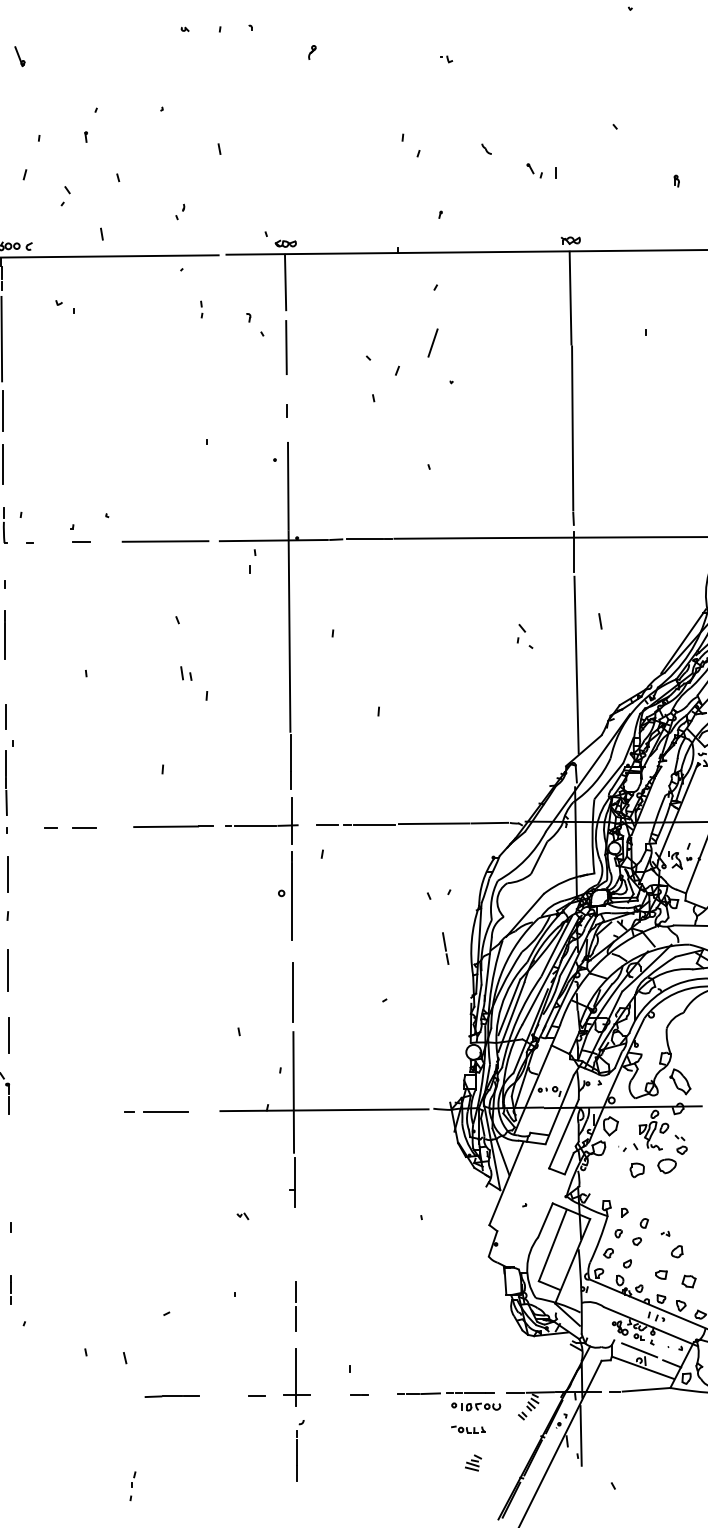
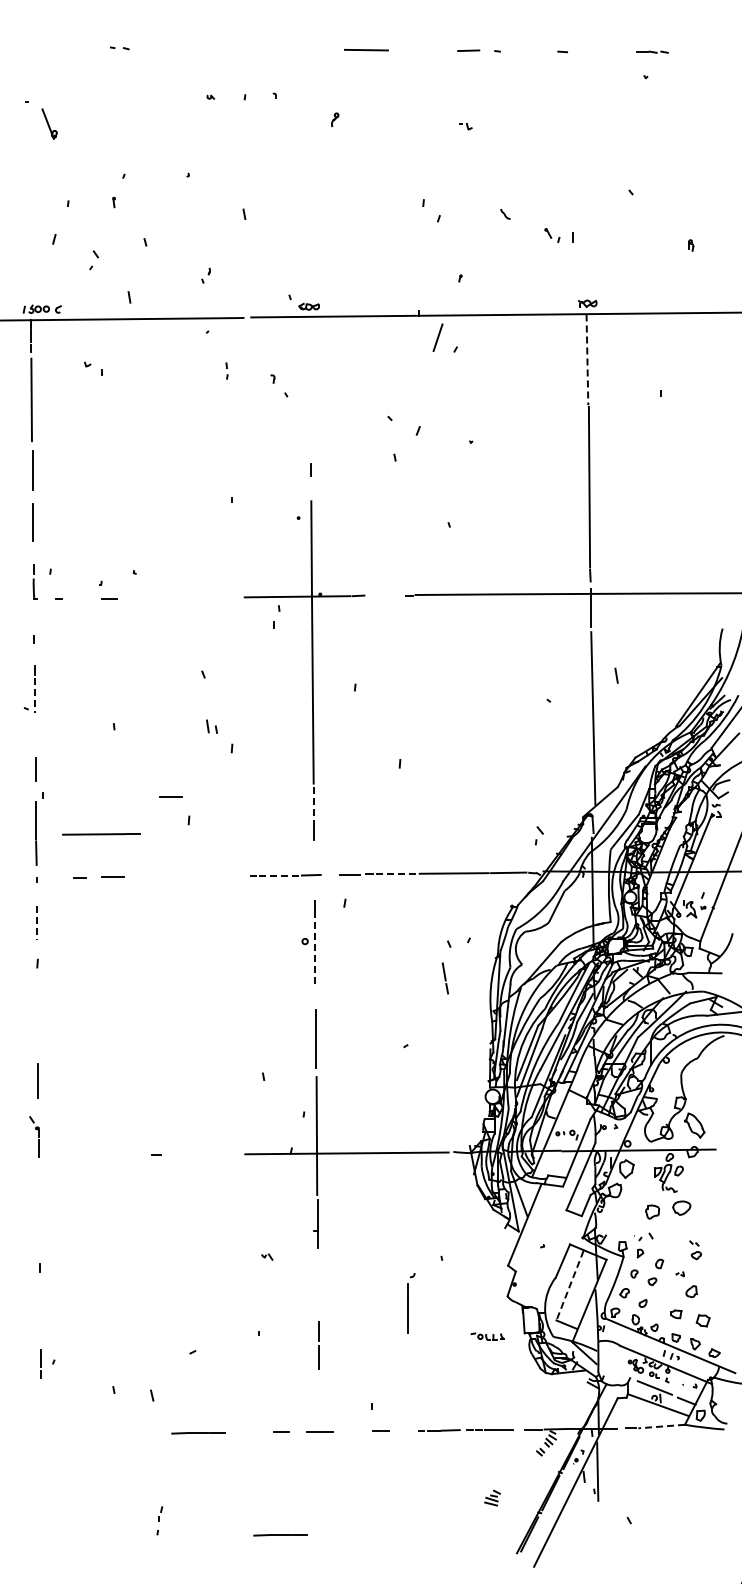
part: (19, 56) -> (48, 123), size x1.6
line: (285, 282) -> (308, 344), removed
line: (570, 298) -> (587, 360), solid -> dashed
line: (432, 342) -> (437, 337), moved
line: (286, 347) -> (309, 408), removed
line: (364, 539) -> (386, 595), removed
line: (165, 541) -> (191, 597), removed
part: (521, 633) -> (539, 835), moved
line: (4, 641) -> (34, 695), solid -> dashed
line: (143, 744) -> (170, 796), added
line: (291, 753) -> (314, 804), solid -> dashed
line: (291, 820) -> (314, 870), removed
line: (375, 824) -> (396, 874), solid -> dashed
line: (255, 825) -> (279, 875), solid -> dashed
line: (173, 826) -> (101, 834), moved
line: (7, 874) -> (37, 923), solid -> dashed
line: (292, 901) -> (315, 949), solid -> dashed
line: (444, 948) -> (444, 978), moved
line: (7, 970) -> (37, 1016), removed
line: (166, 1111) -> (192, 1154), removed
part: (681, 1145) -> (695, 1250), moved
part: (627, 1147) -> (643, 1236), moved
line: (552, 1246) -> (569, 1286), solid -> dashed
line: (10, 1289) -> (40, 1363), moved
line: (296, 1377) -> (319, 1414), removed
line: (646, 1389) -> (661, 1426), solid -> dashed
part: (475, 1407) -> (494, 1443), removed
part: (468, 1429) -> (487, 1336), moved
part: (300, 1451) -> (411, 1303), moved
line: (256, 1501) -> (280, 1535), added

